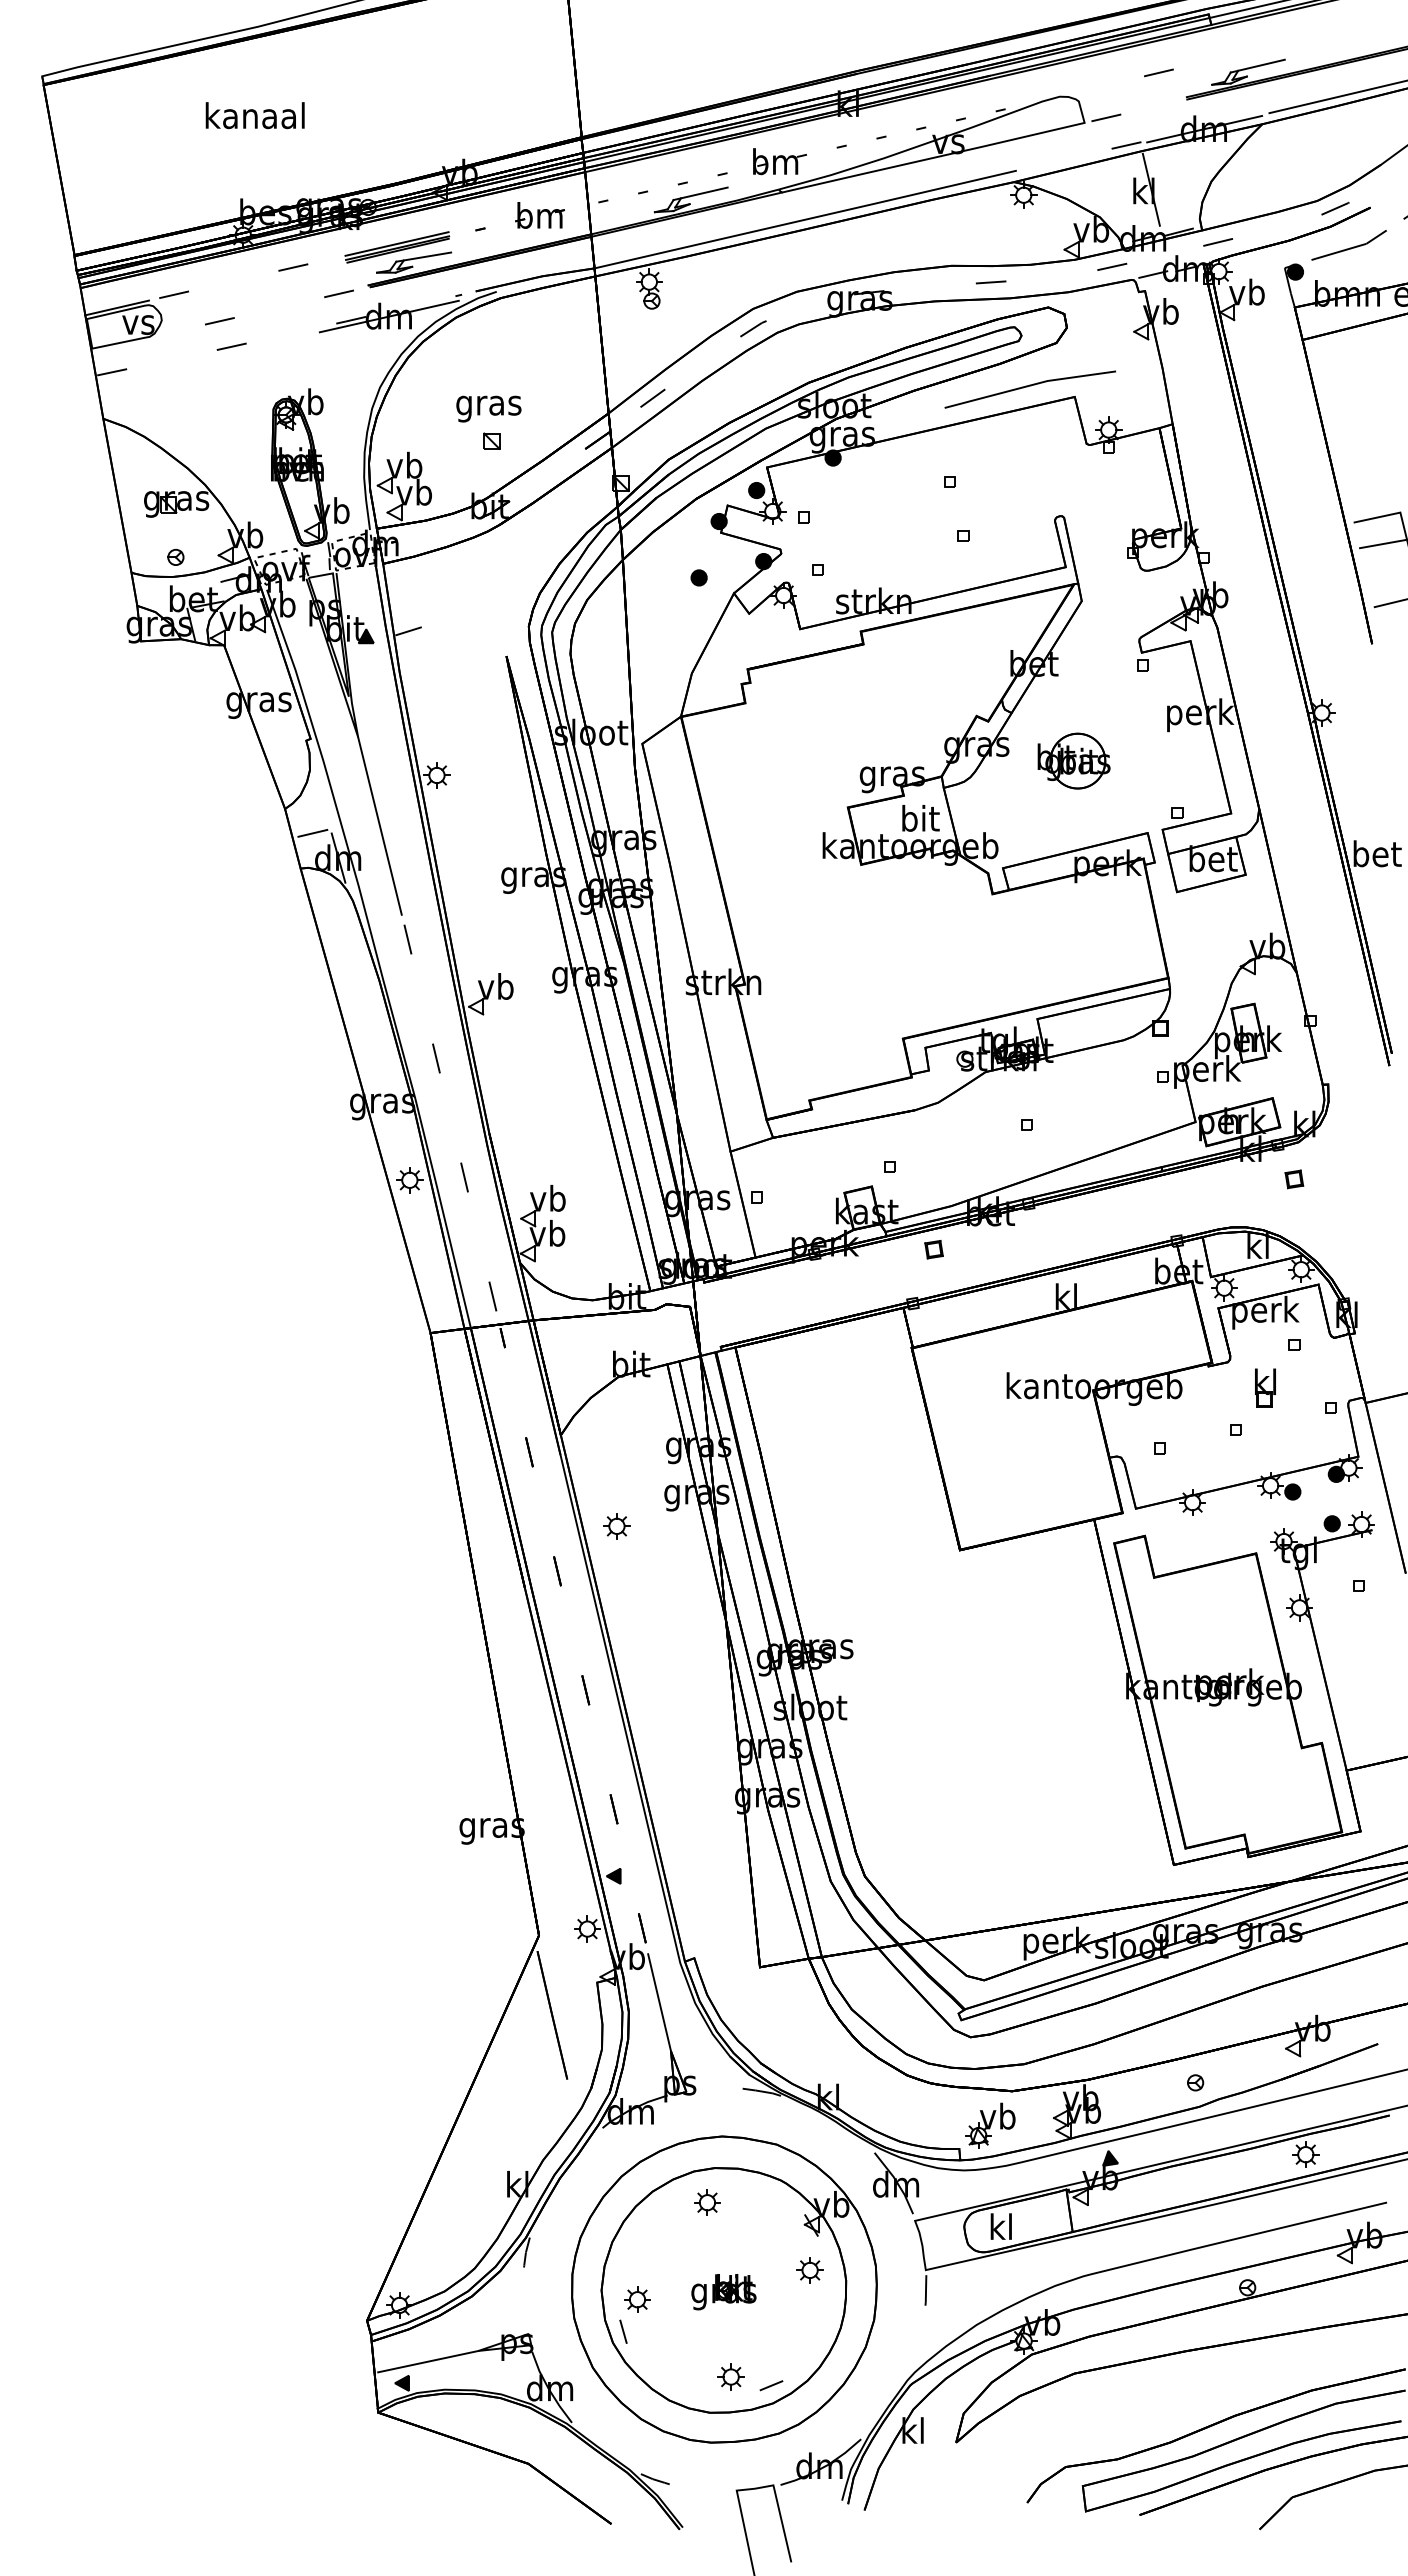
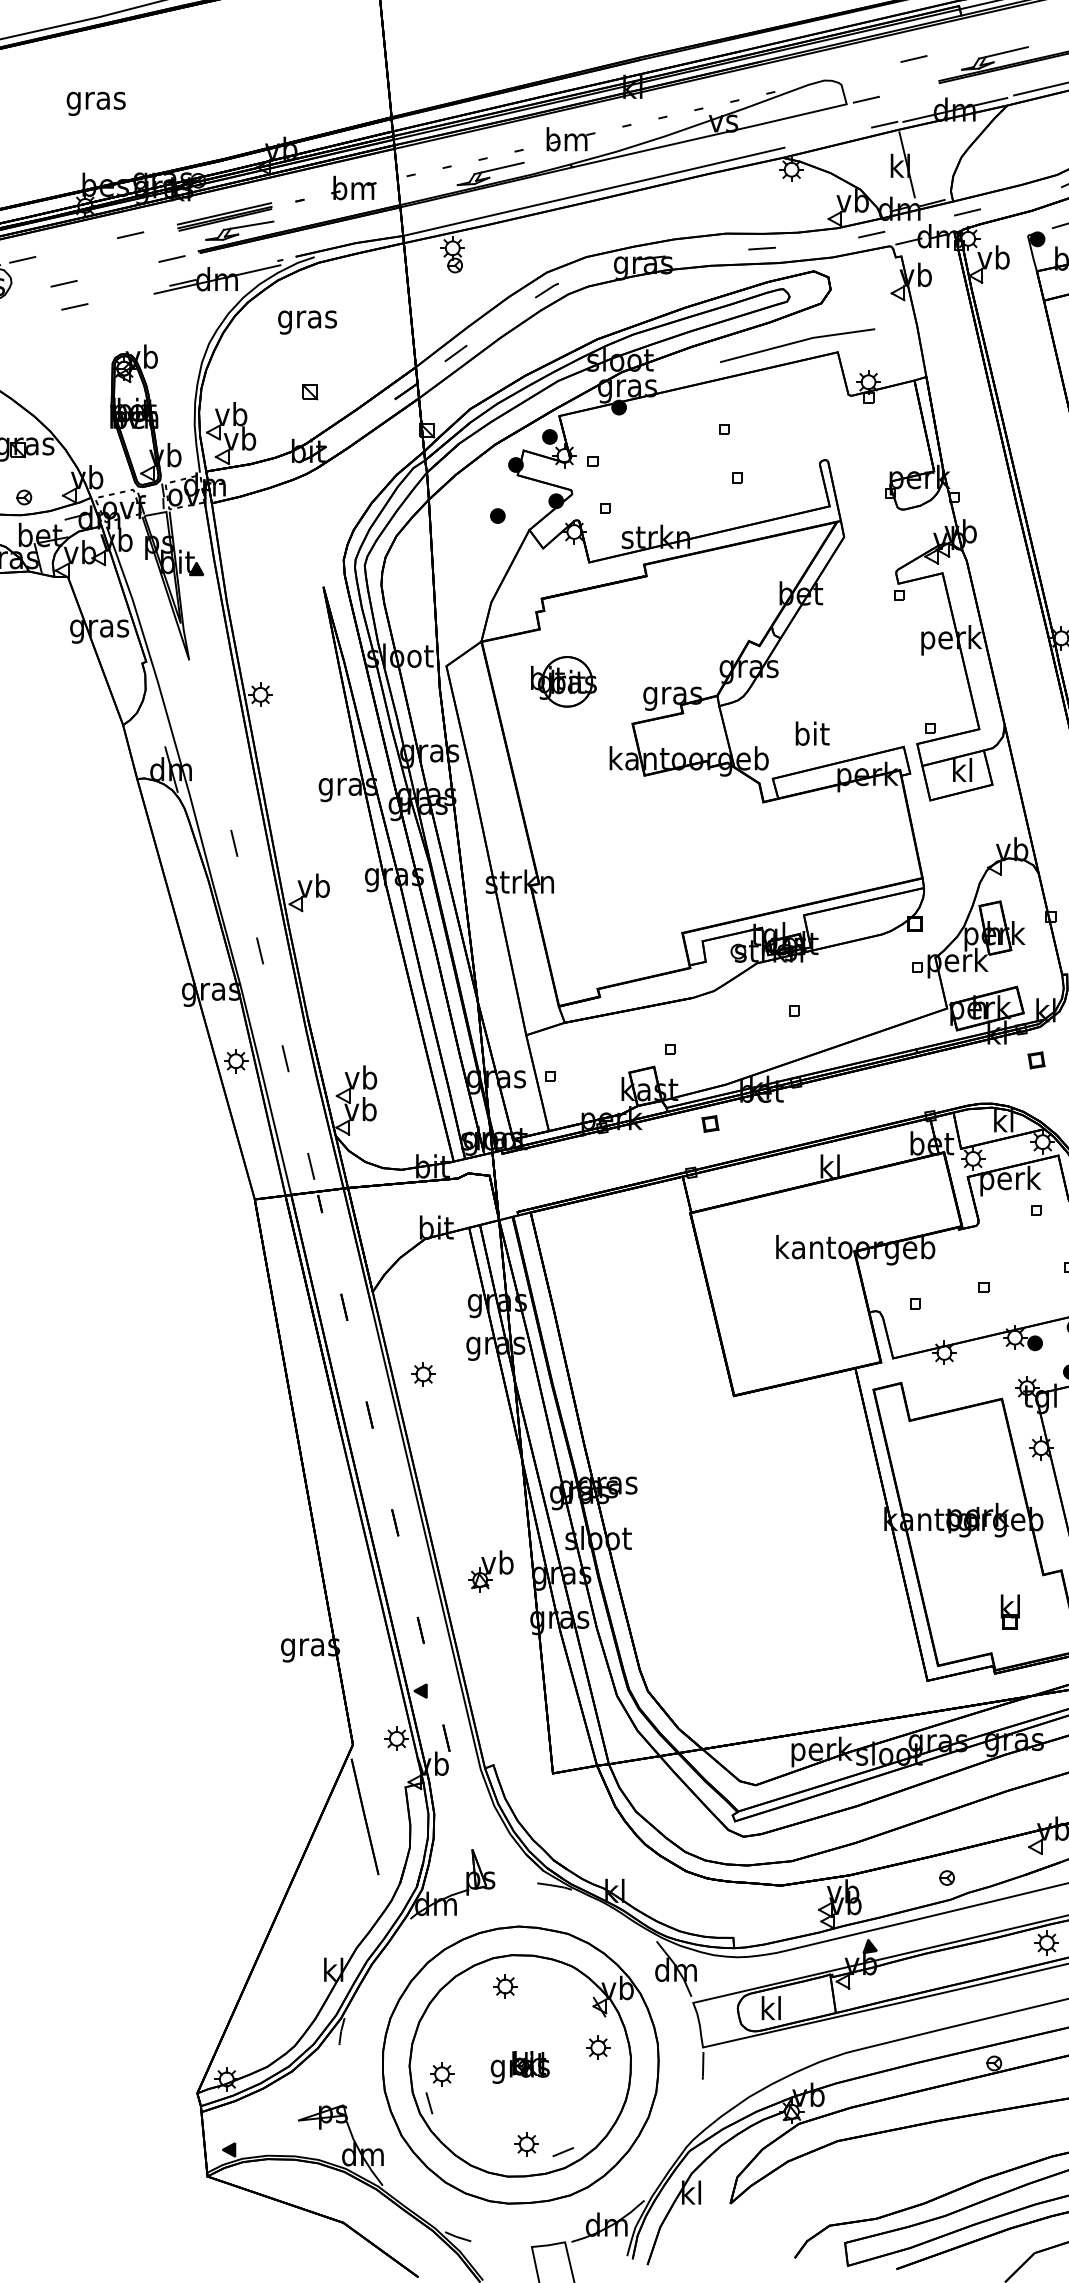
text: (254, 118) -> (95, 100), kanaal -> gras
text: (488, 408) -> (307, 322), moved
line: (408, 631) -> (234, 564), removed
part: (1073, 760) -> (563, 681), moved
text: (920, 818) -> (812, 733), moved
line: (379, 825) -> (208, 740), removed
line: (312, 832) -> (147, 746), removed
text: (1213, 858) -> (963, 769), bet -> kl
part: (1265, 1387) -> (1010, 1611), moved
line: (659, 2002) -> (461, 1805), removed
part: (990, 2125) -> (490, 1570), moved
line: (428, 2361) -> (252, 2130), removed

